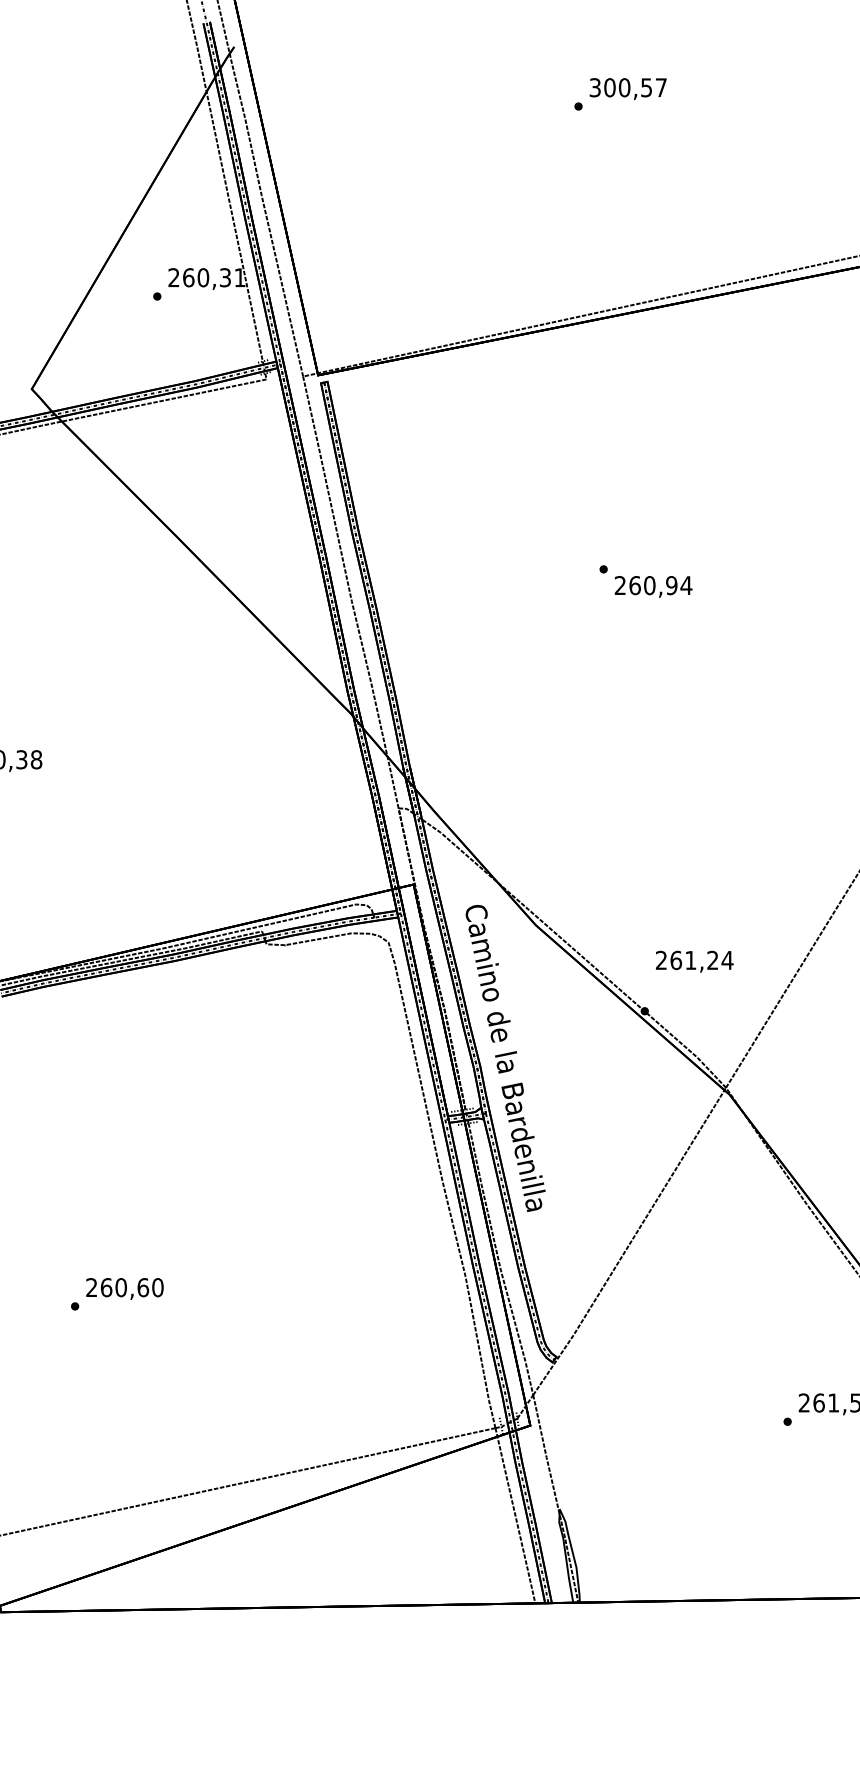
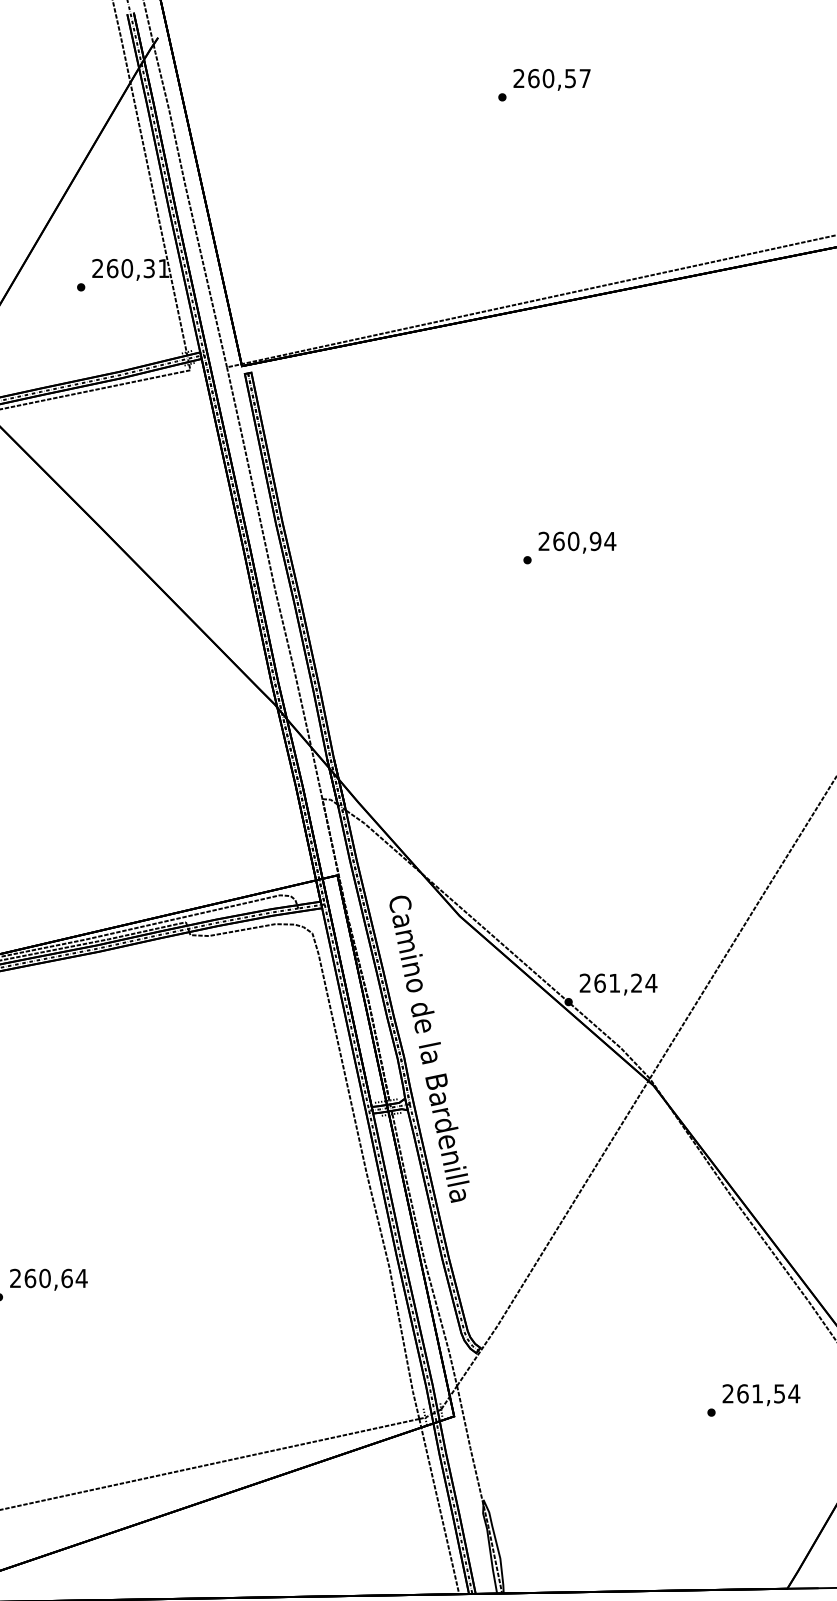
text: (602, 87) -> (526, 78), 300,57 -> 260,57
text: (653, 586) -> (577, 542), moved
text: (694, 961) -> (618, 984), moved
text: (157, 1287) -> (81, 1278), 260,60 -> 260,64

